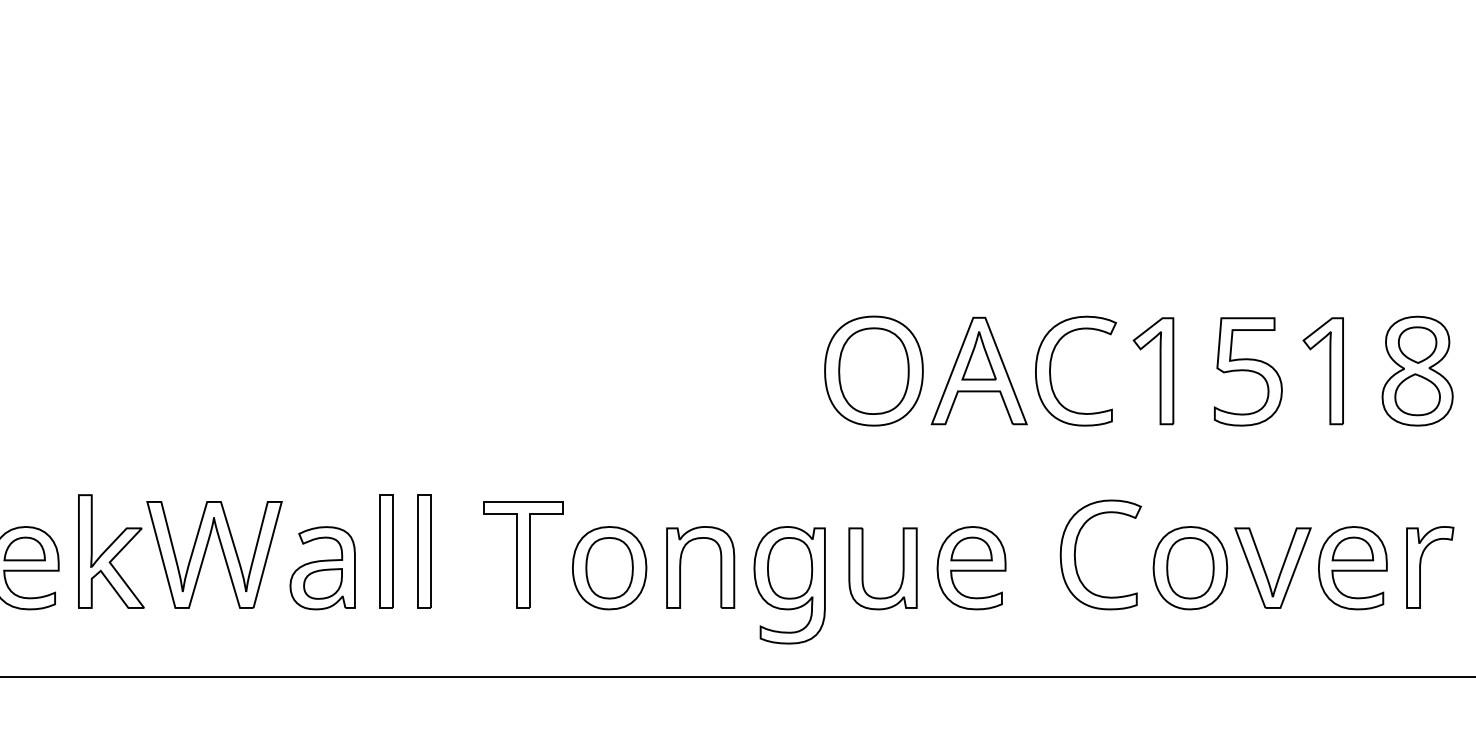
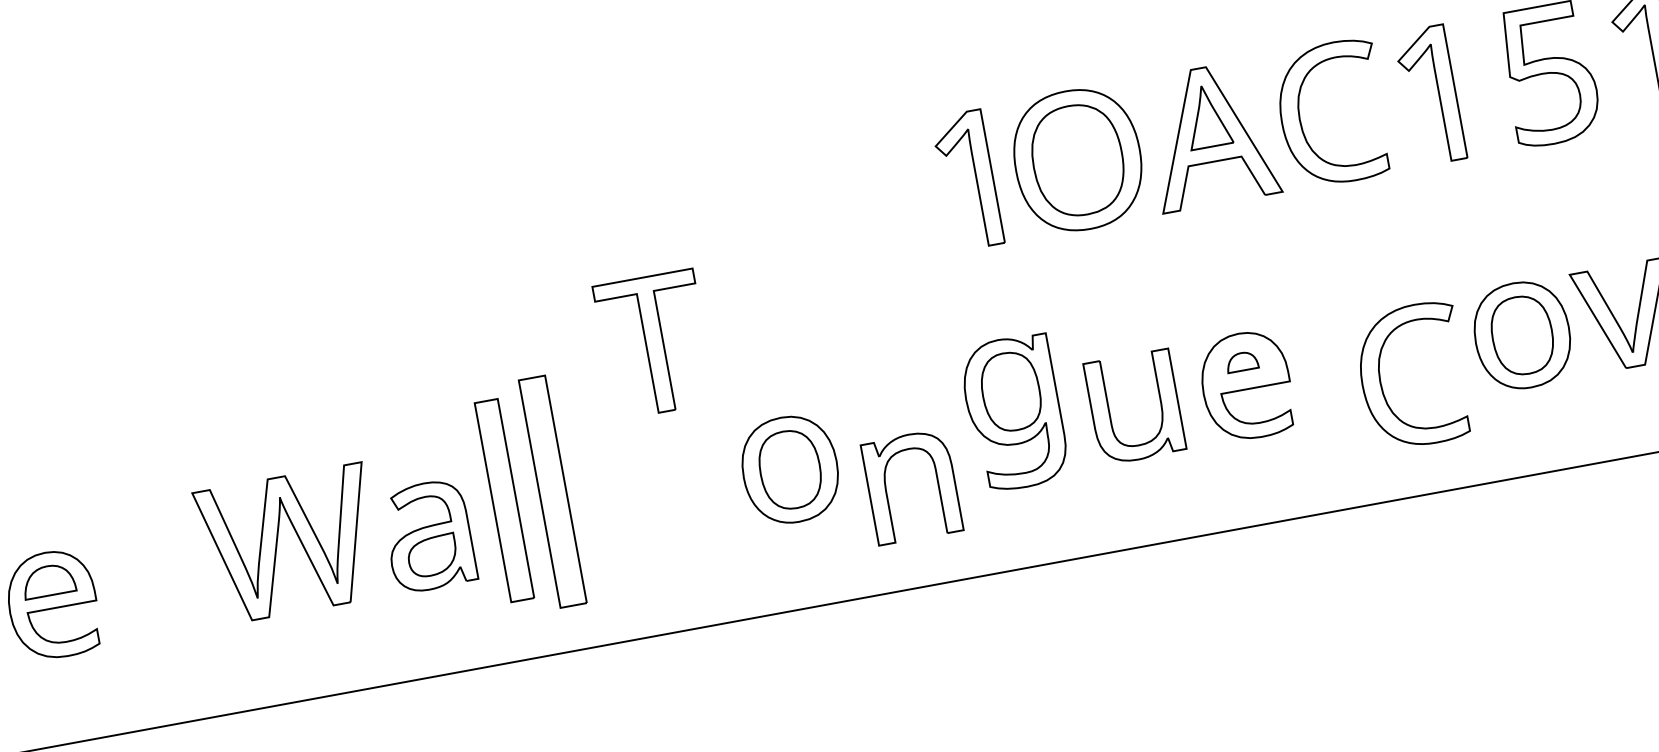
part: (786, 371) -> (967, 180), added
part: (971, 548) -> (1241, 361), size x0.6
part: (1076, 548) -> (1380, 373), moved
part: (111, 551) -> (158, 563), removed
part: (386, 551) -> (505, 500), size x1.4
part: (424, 551) -> (553, 491), size x1.6
part: (523, 554) -> (654, 343), moved
part: (681, 565) -> (887, 488), moved
part: (789, 585) -> (1014, 413), moved

